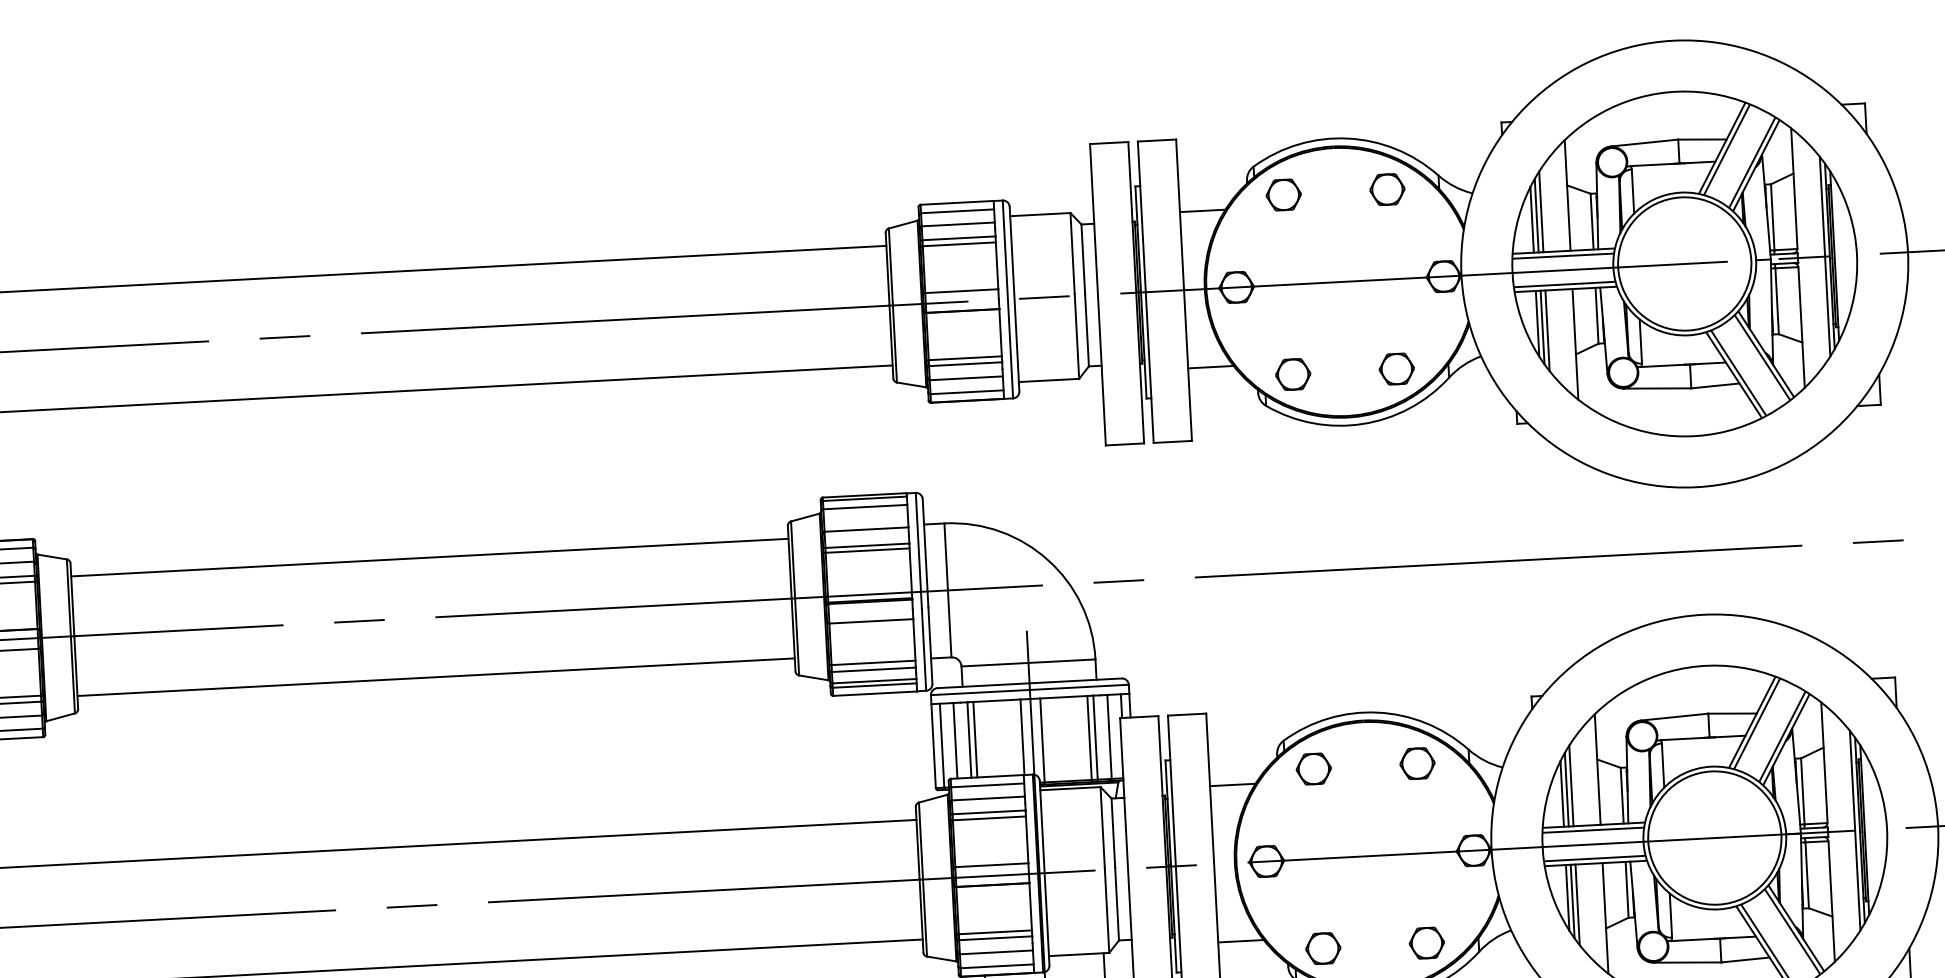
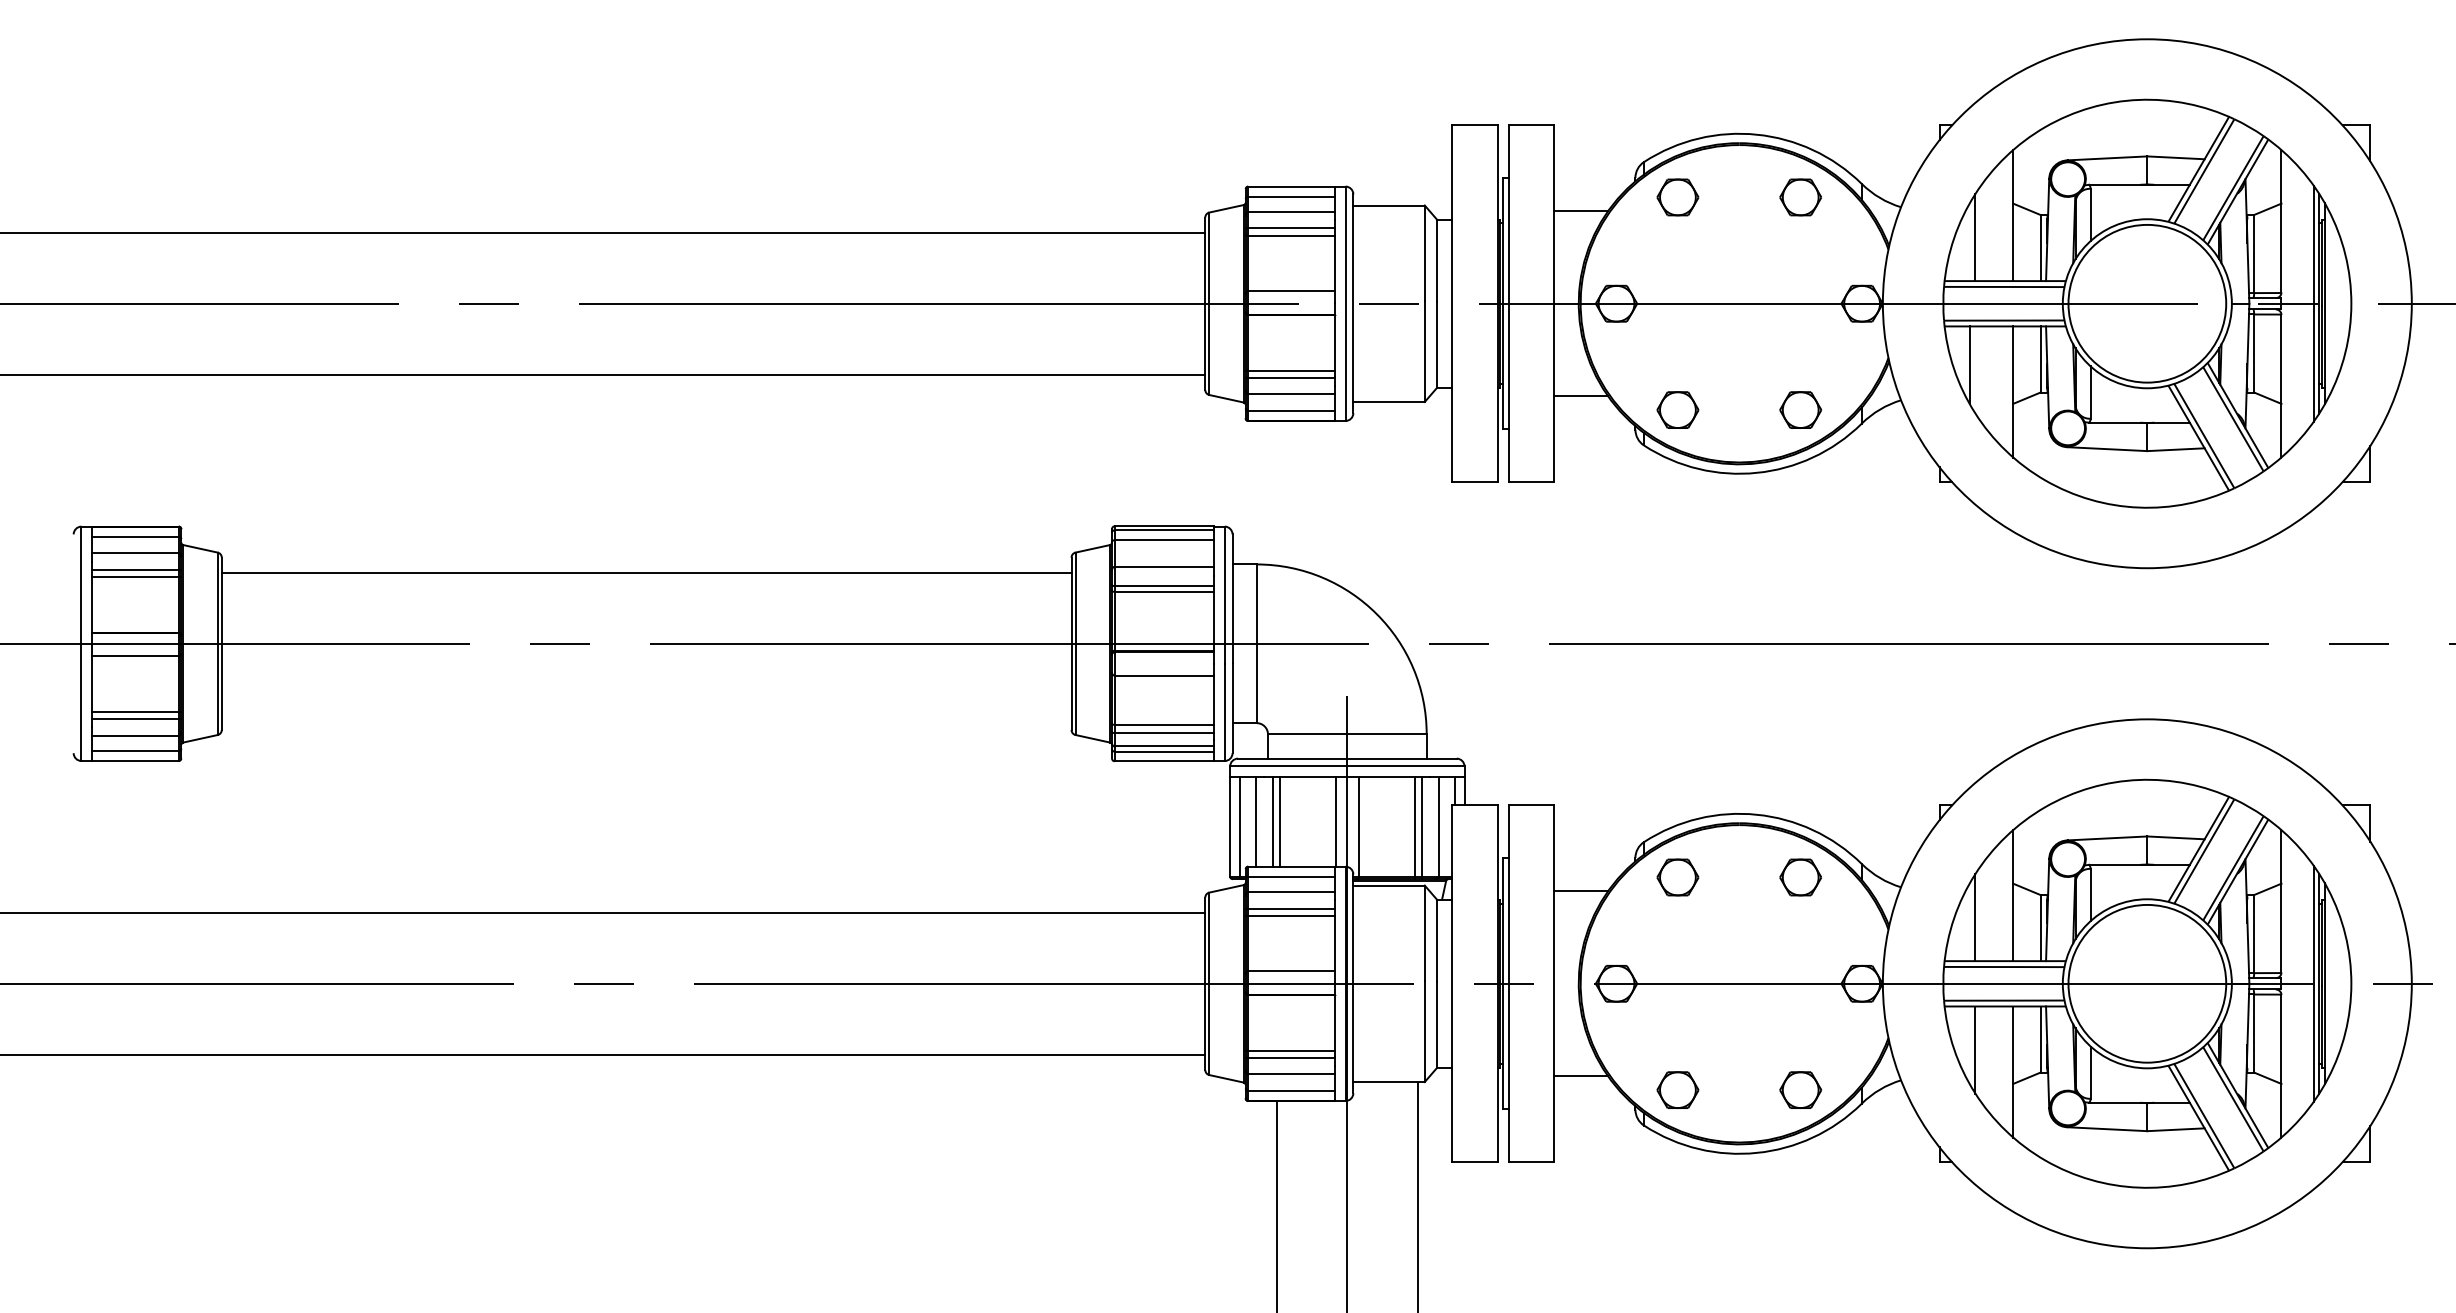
line: (1541, 212) -> (1981, 233), removed
line: (1531, 220) -> (1969, 242), removed
line: (1542, 327) -> (1975, 369), removed
line: (1547, 331) -> (1981, 374), removed
line: (435, 677) -> (646, 714), removed
line: (1571, 786) -> (1981, 913), removed
line: (1561, 794) -> (1969, 922), removed
line: (1567, 897) -> (1969, 1045), removed
line: (1577, 905) -> (1981, 1054), removed

